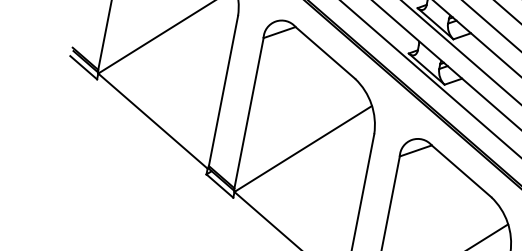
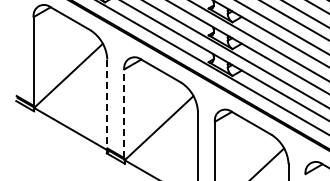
line: (223, 91) -> (107, 104), solid -> dashed
line: (249, 112) -> (124, 113), solid -> dashed

